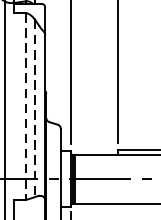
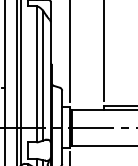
line: (25, 106) -> (36, 74), dashed -> solid
line: (35, 107) -> (43, 75), dashed -> solid

